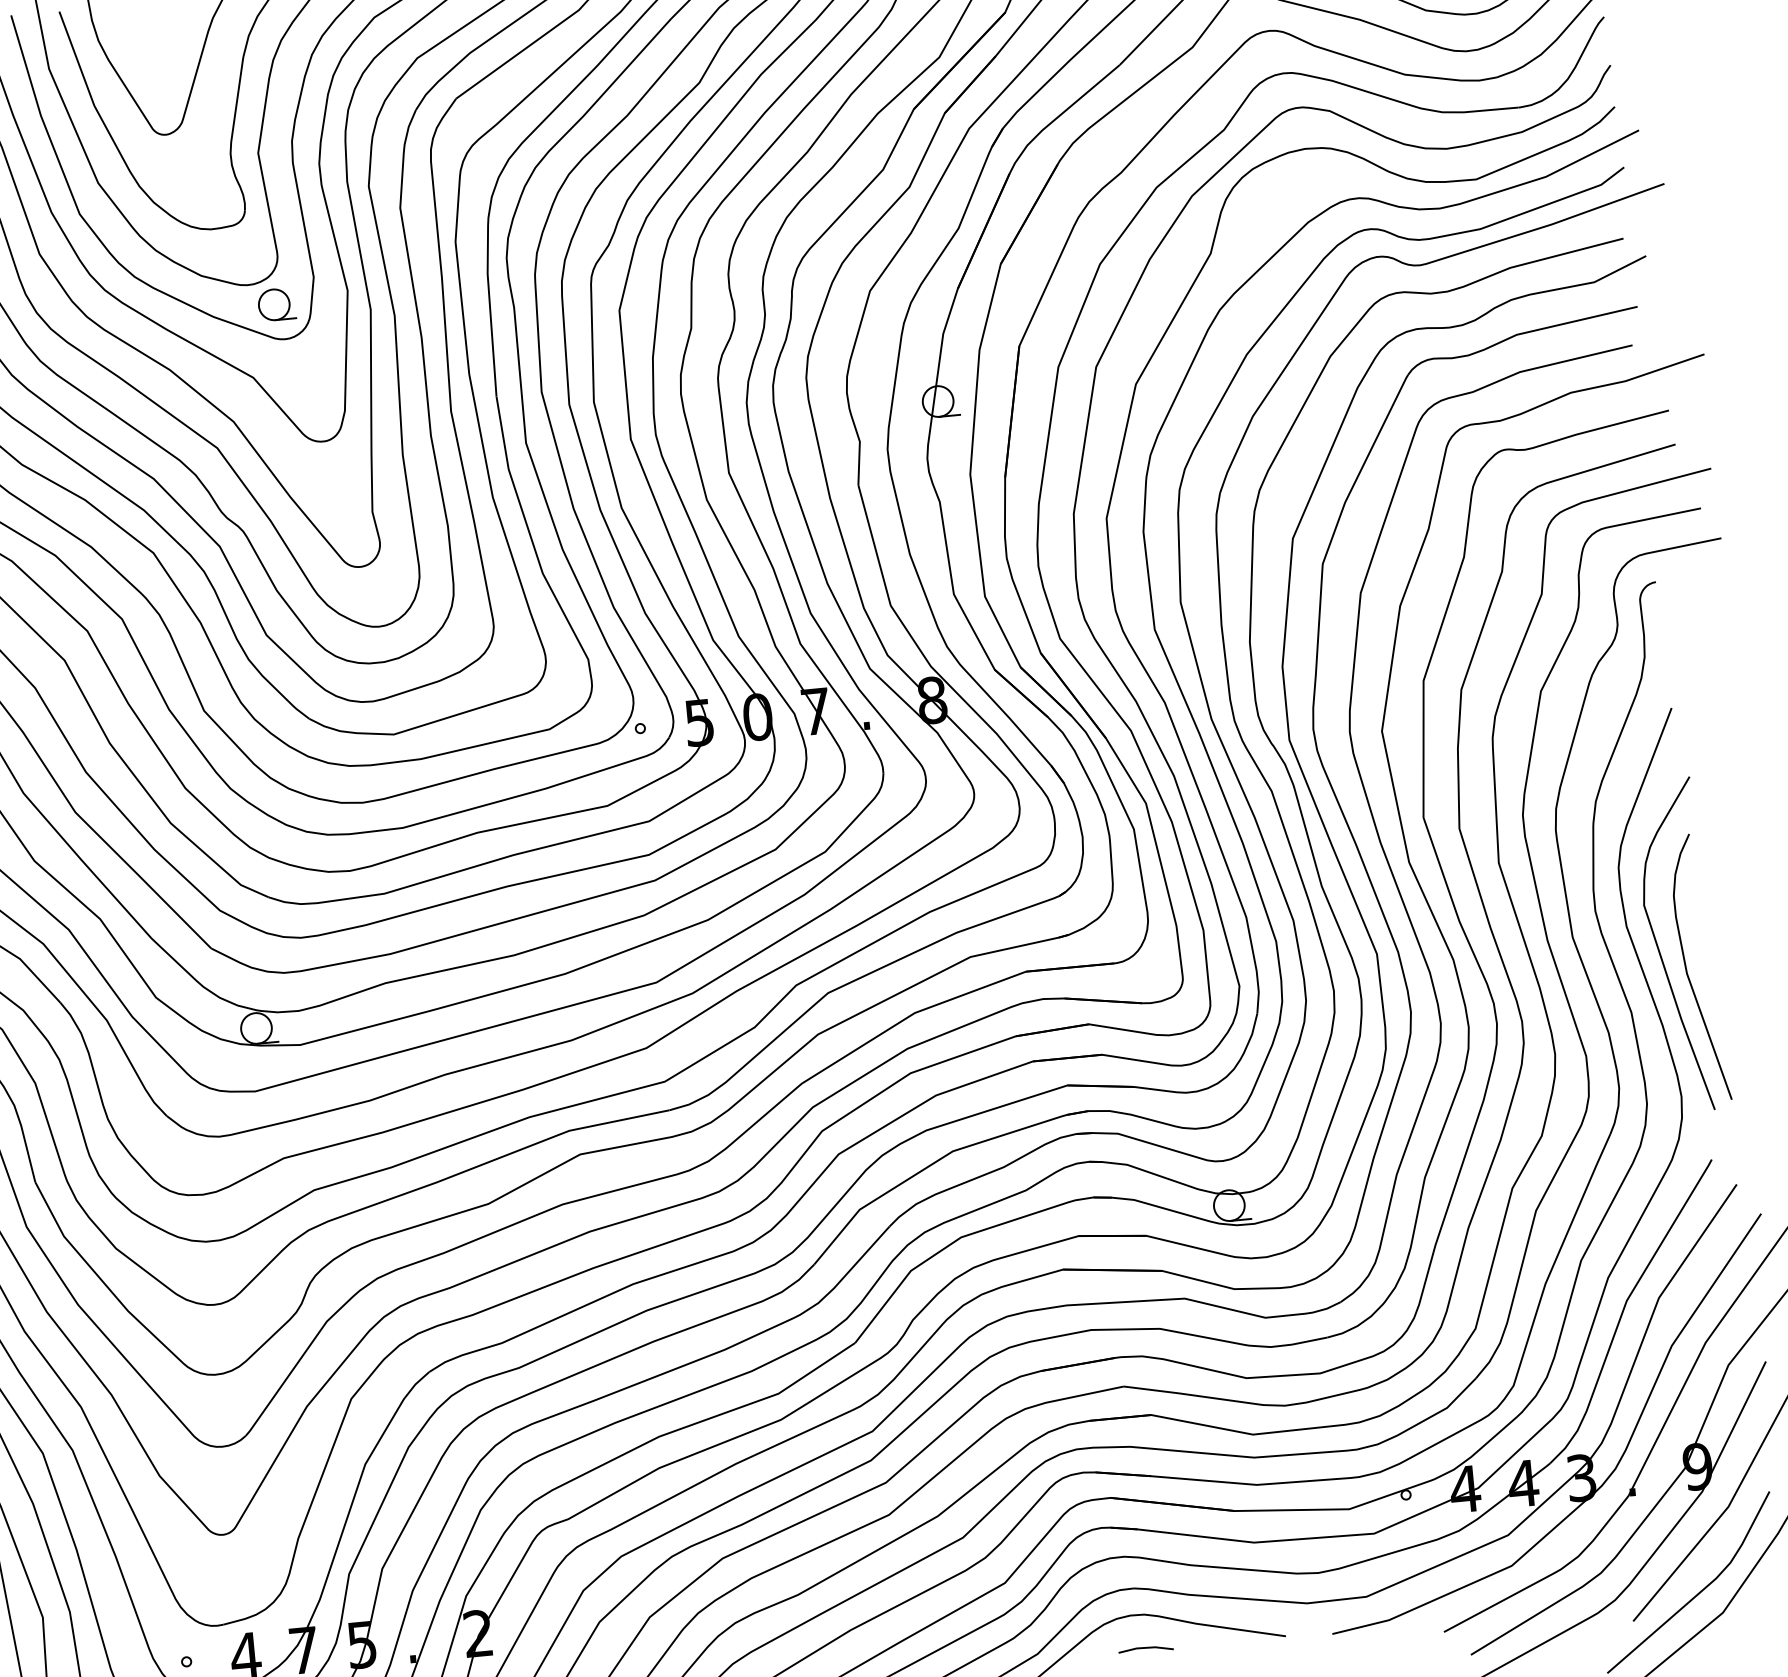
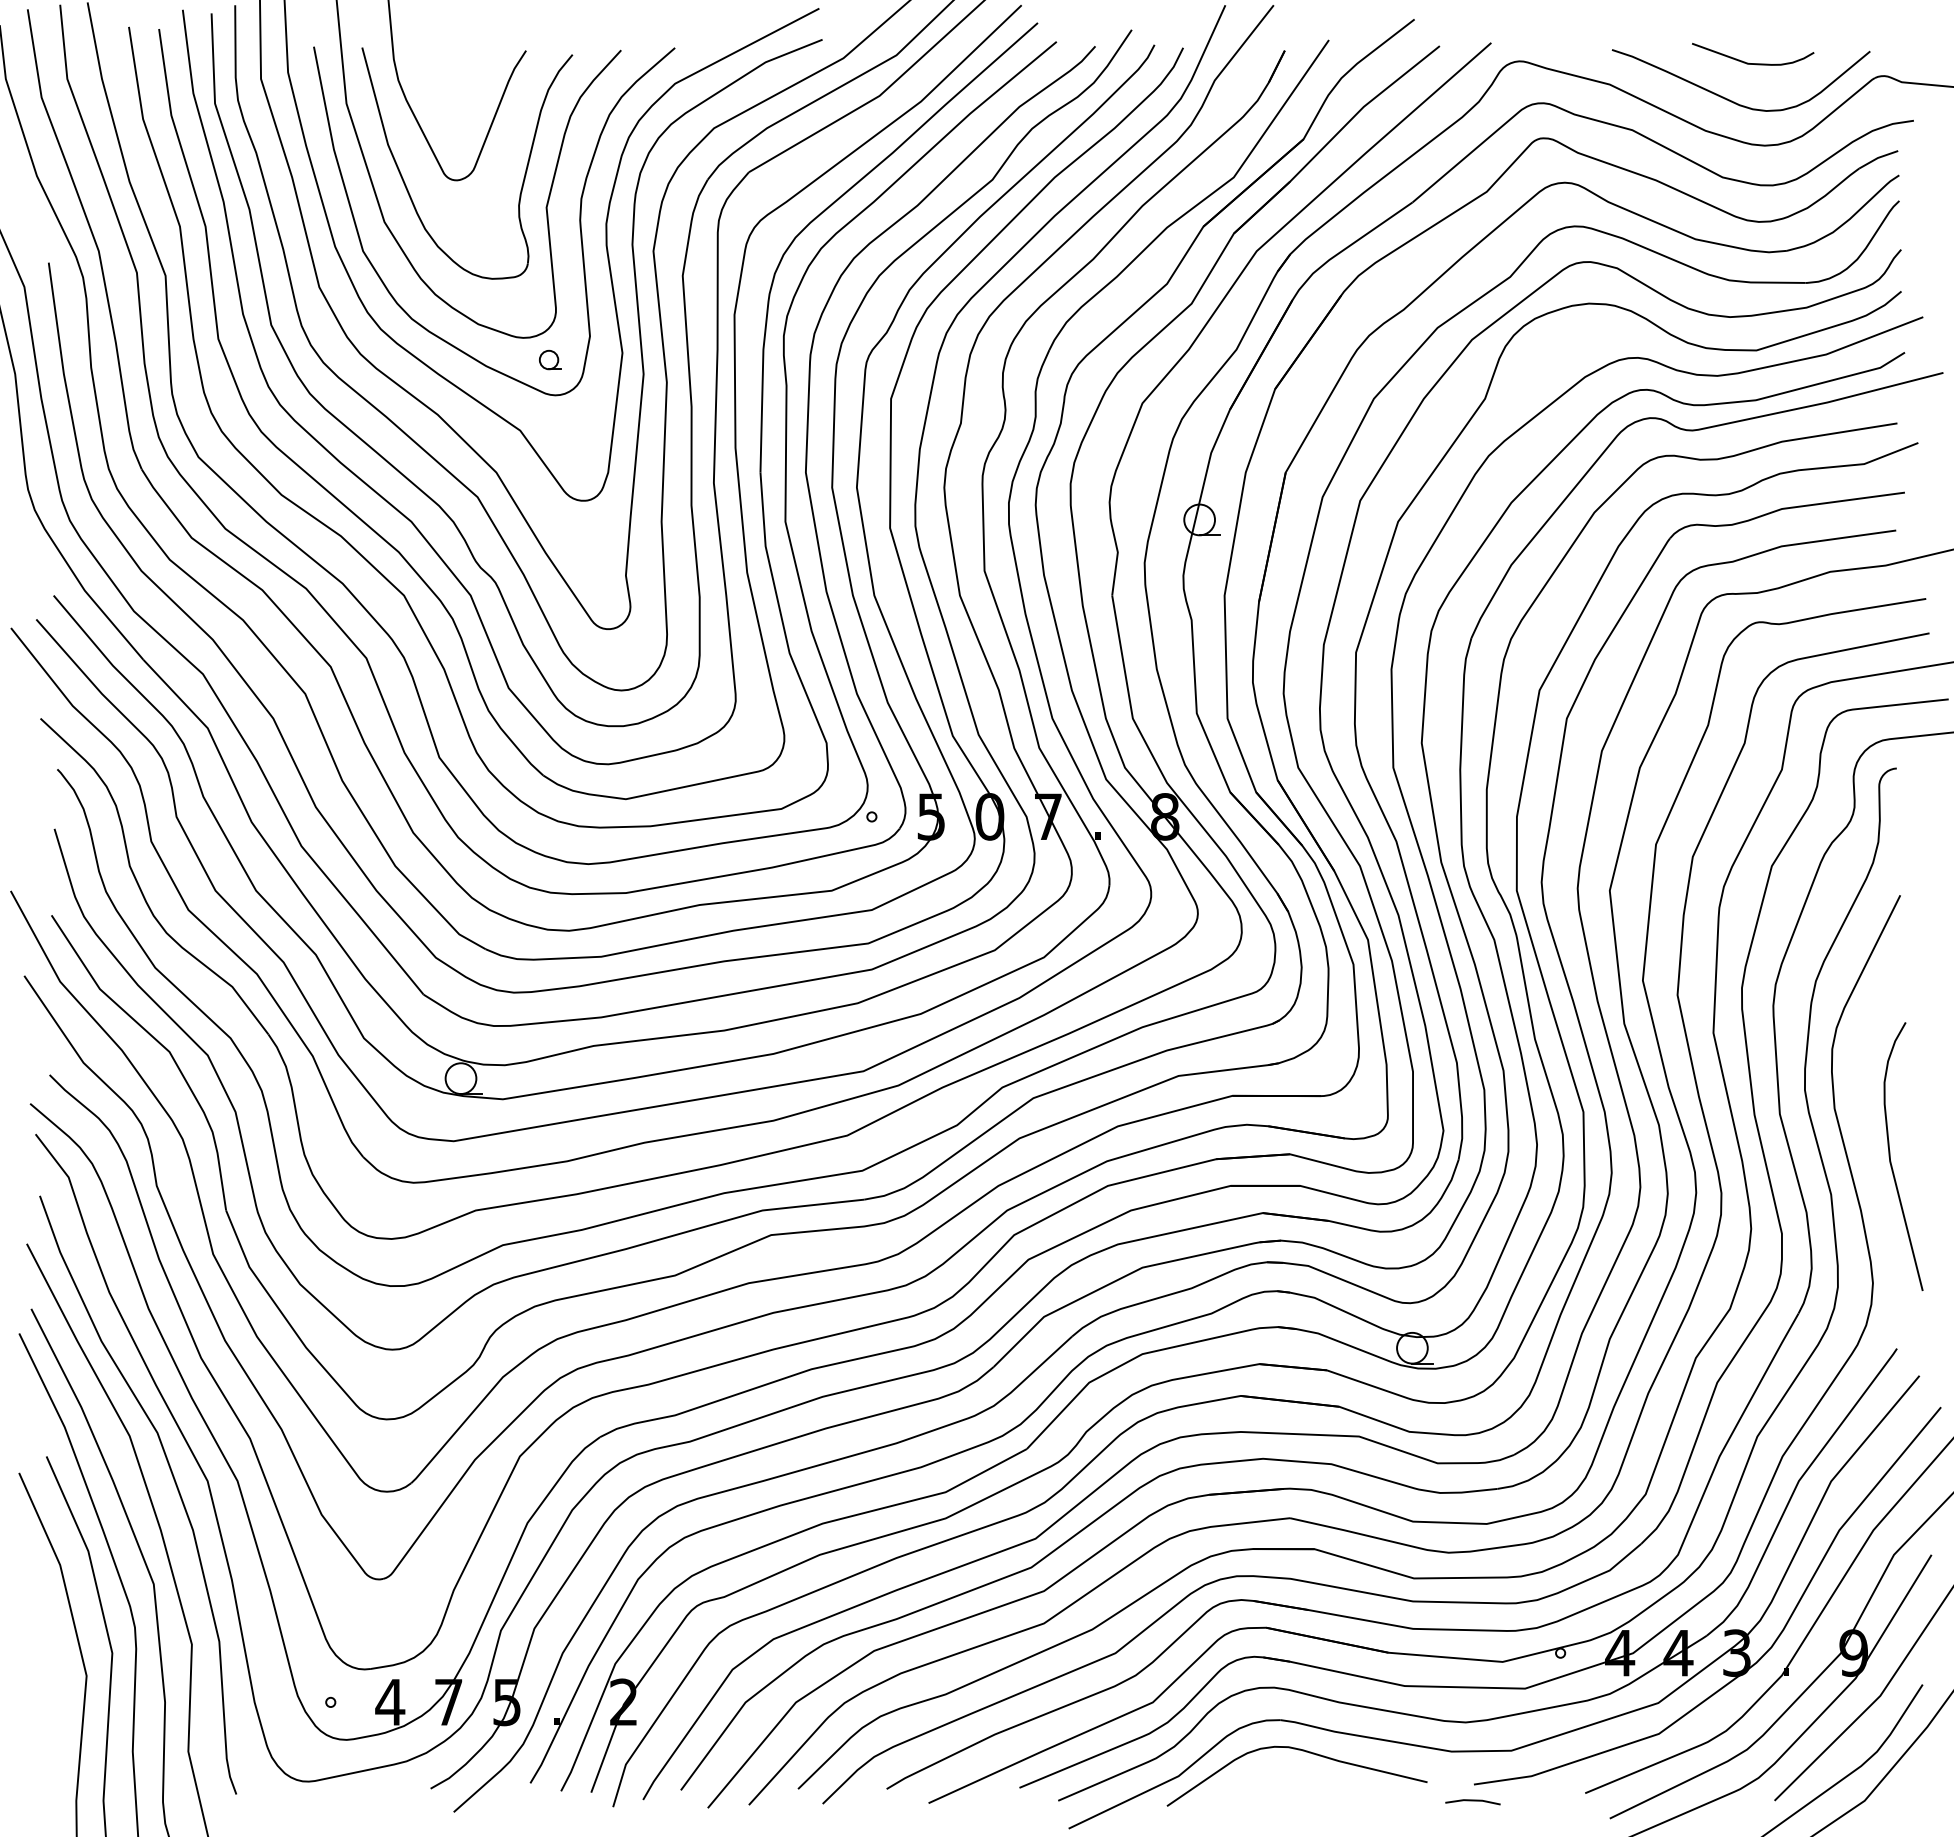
part: (276, 304) -> (550, 359), size x0.6
curve: (1659, 949) -> (1865, 1134), removed
line: (1145, 1648) -> (1472, 1801), moved

